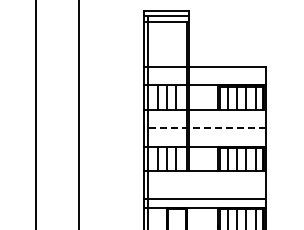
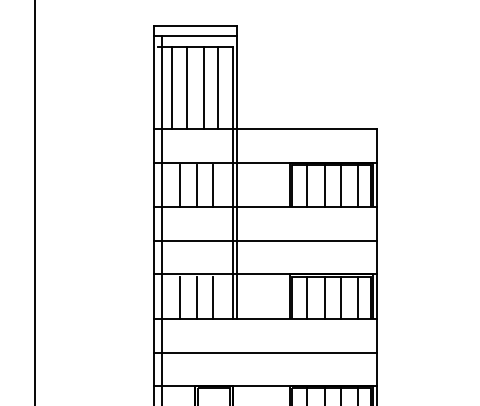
line: (153, 44) -> (171, 87), added
line: (161, 44) -> (186, 87), added
line: (171, 44) -> (204, 87), added
line: (179, 44) -> (219, 87), added
line: (204, 128) -> (264, 241), dashed -> solid
line: (204, 199) -> (264, 352), moved

